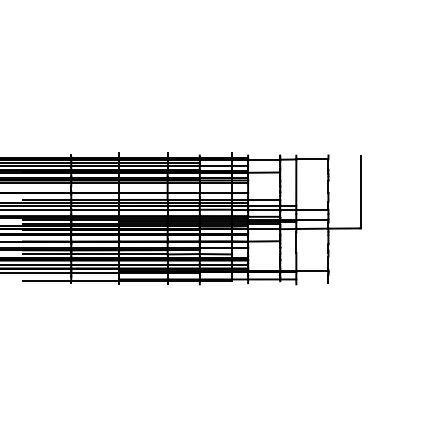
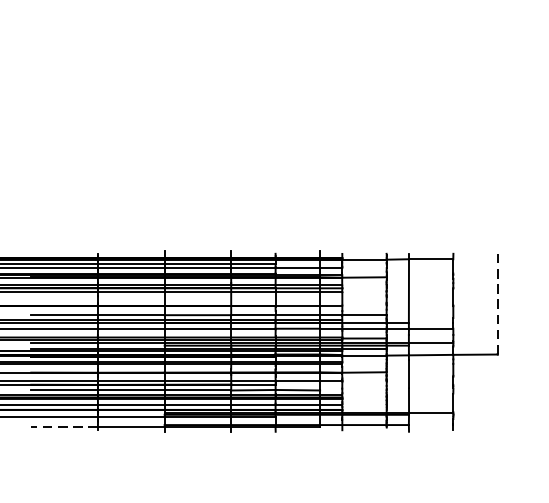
line: (360, 192) -> (497, 304), solid -> dashed
line: (46, 280) -> (63, 426), solid -> dashed

